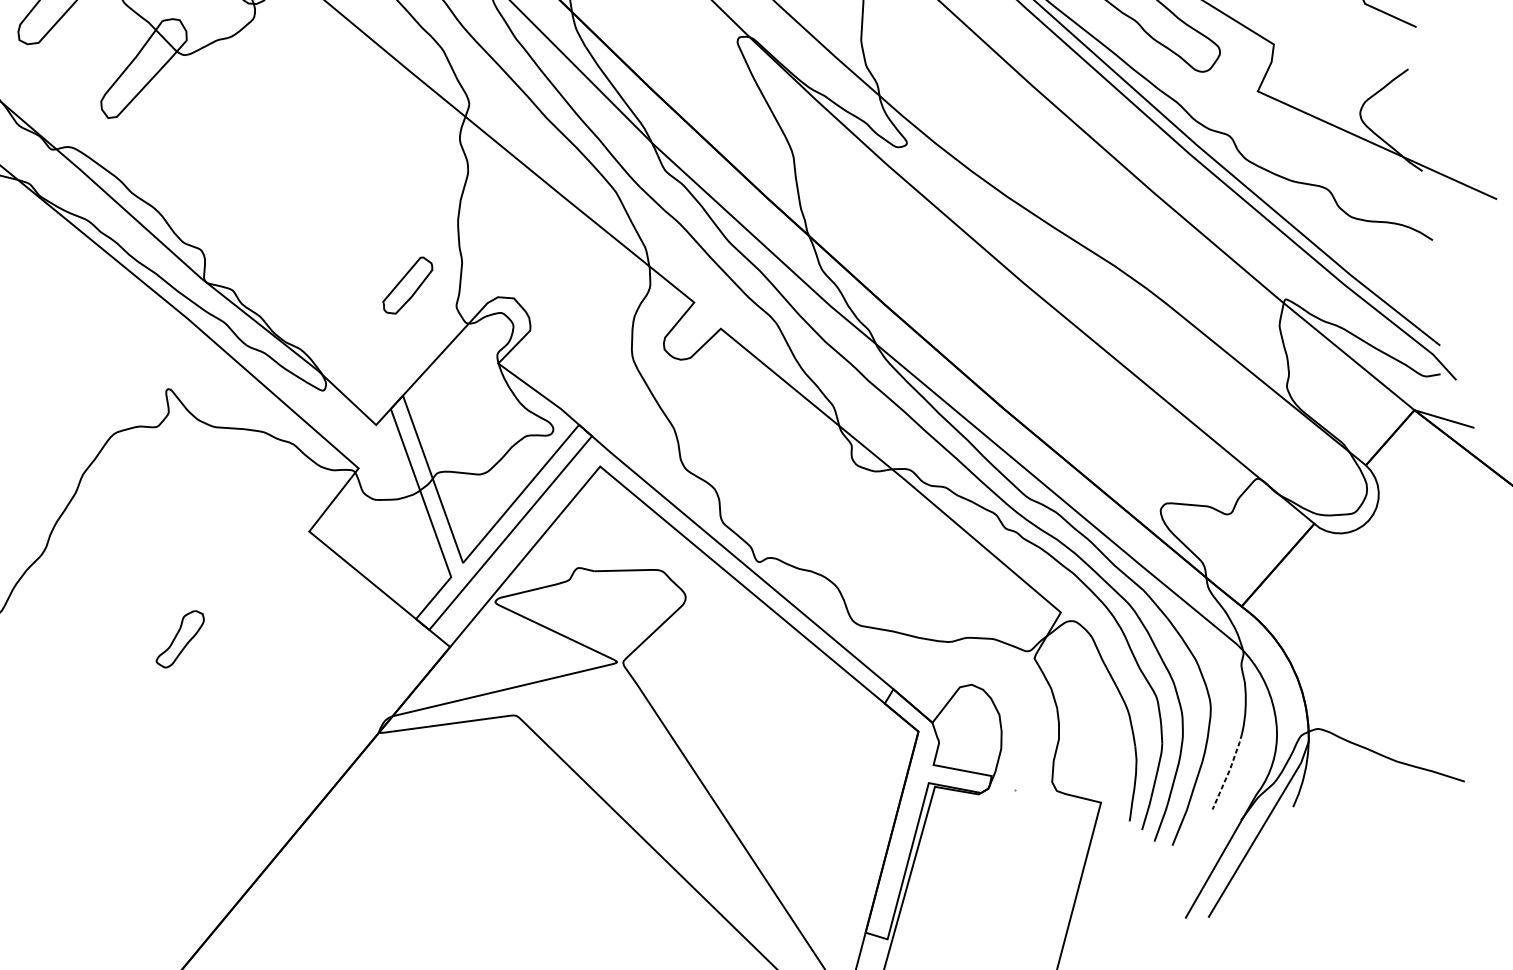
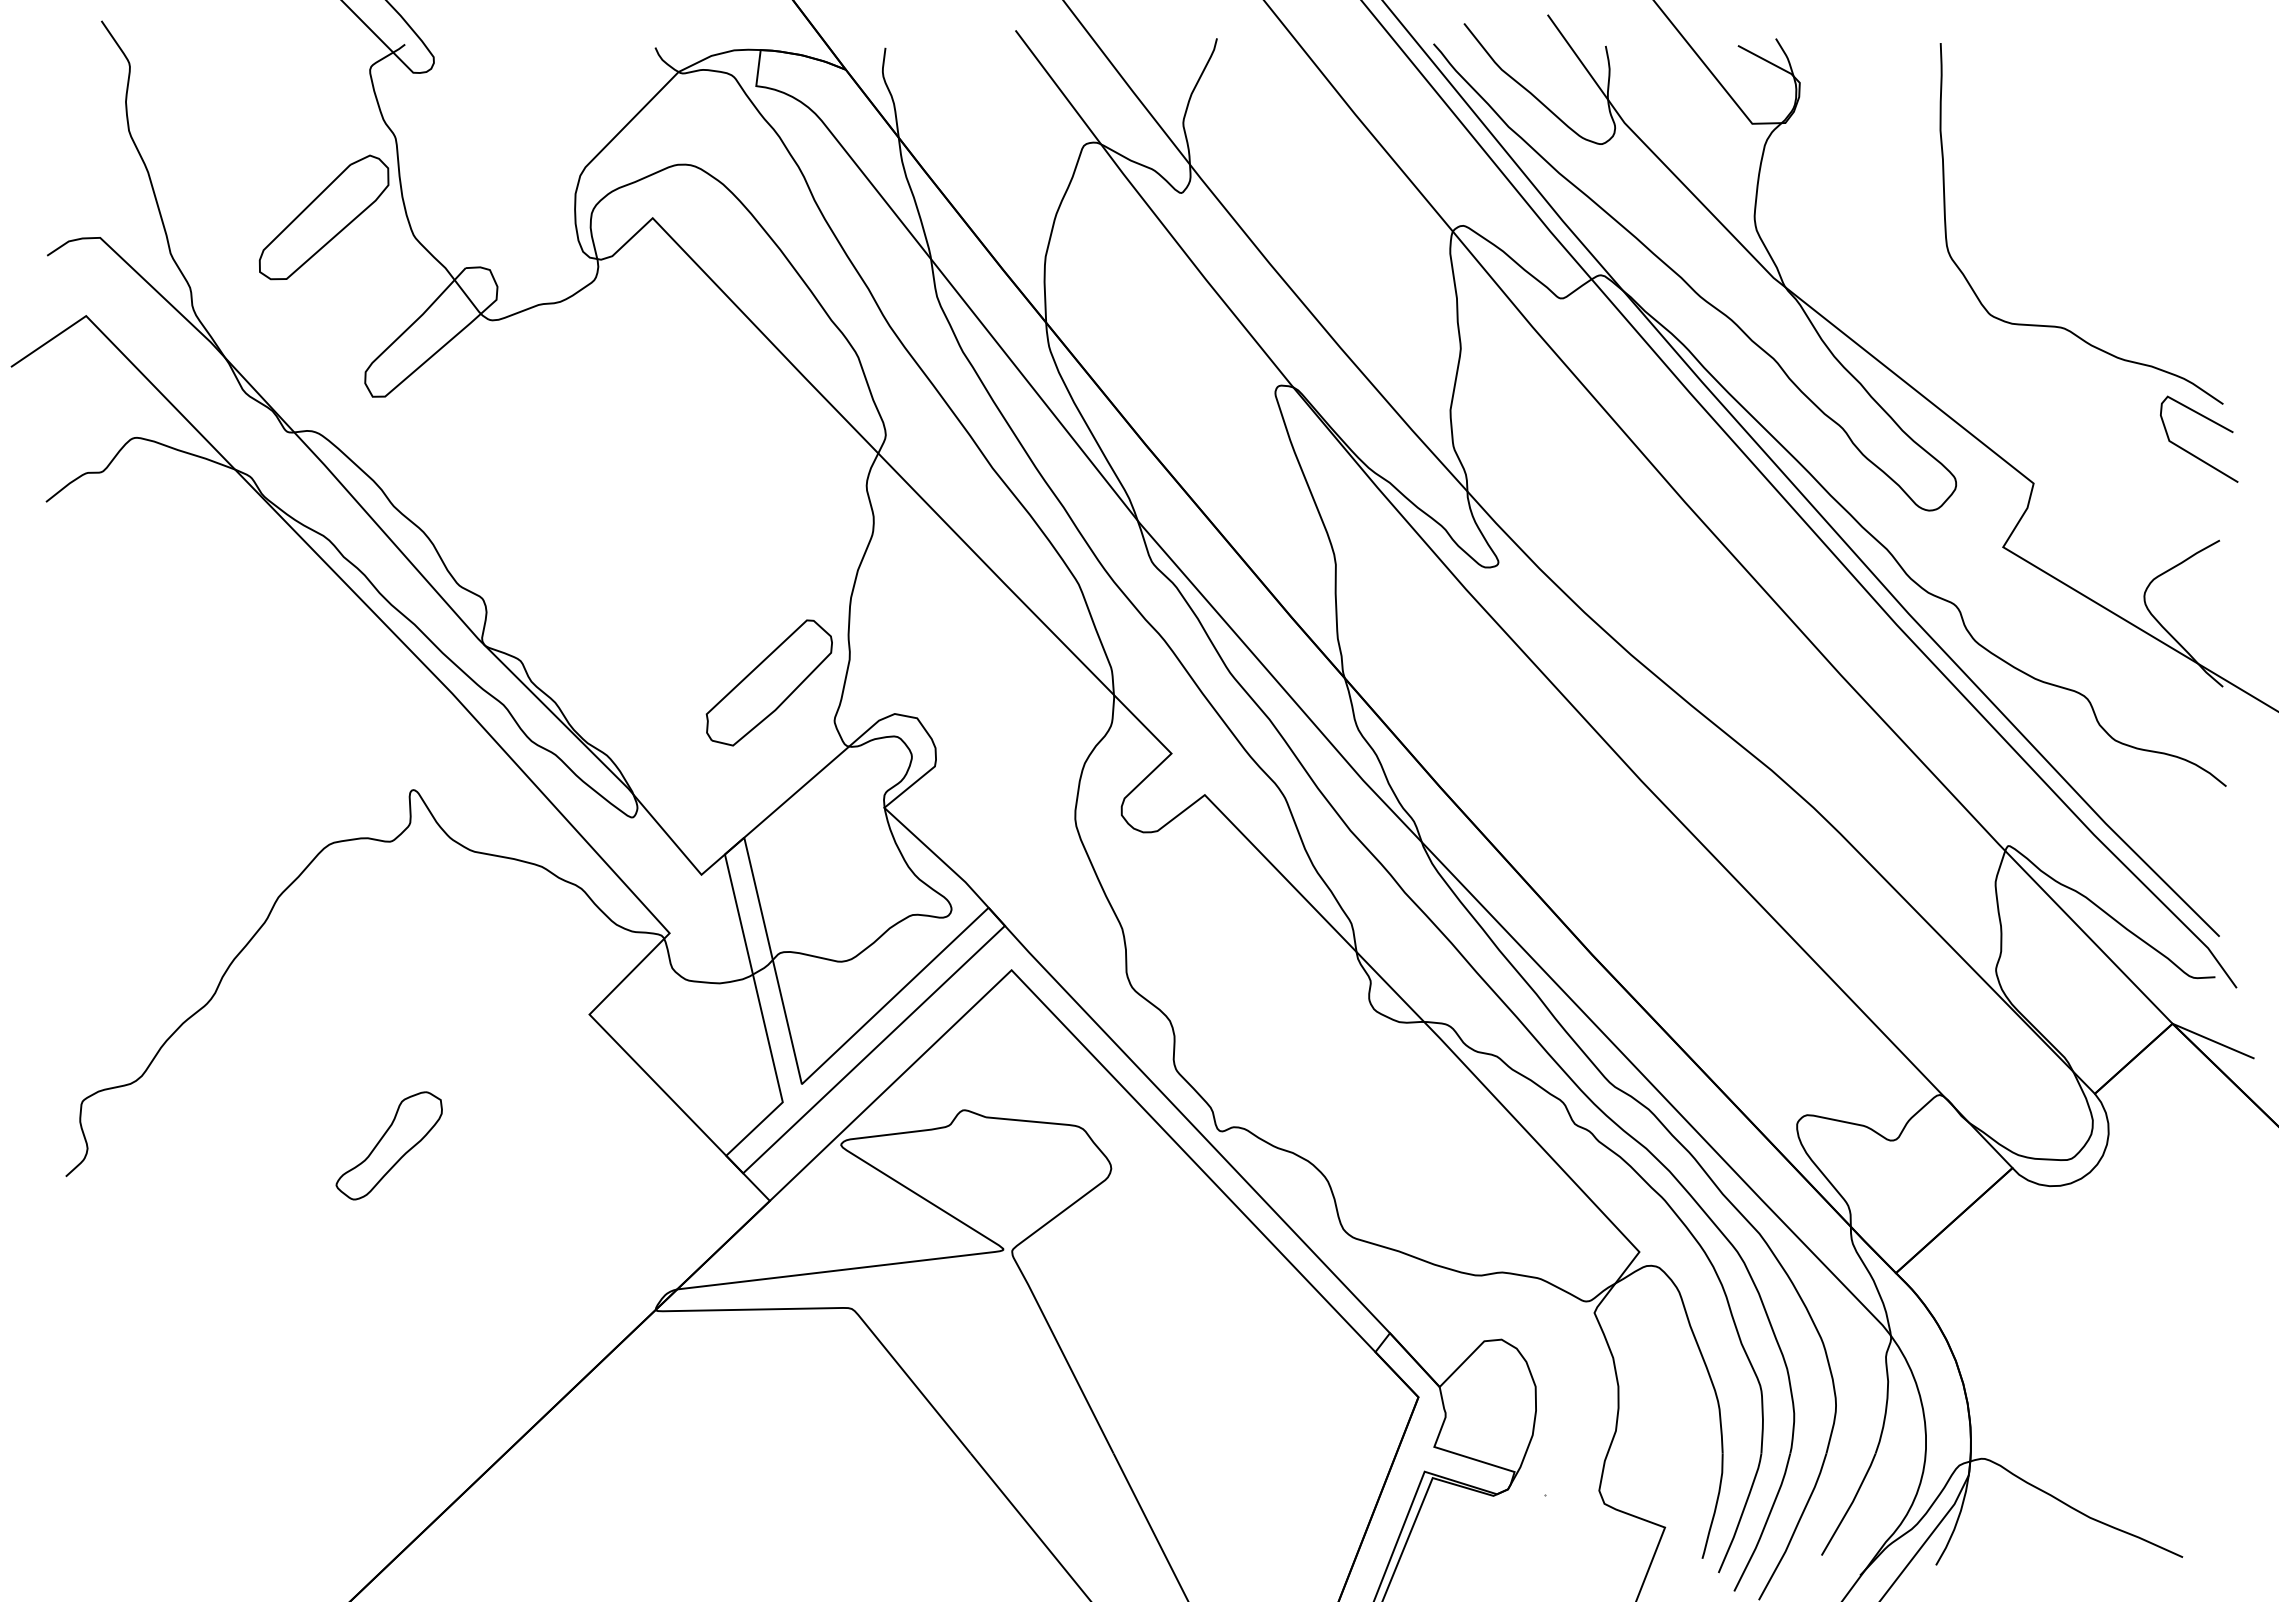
part: (407, 285) -> (768, 682), size x1.67
part: (179, 639) -> (388, 1145), size x1.43
line: (1229, 771) -> (1851, 1504), dashed -> solid

